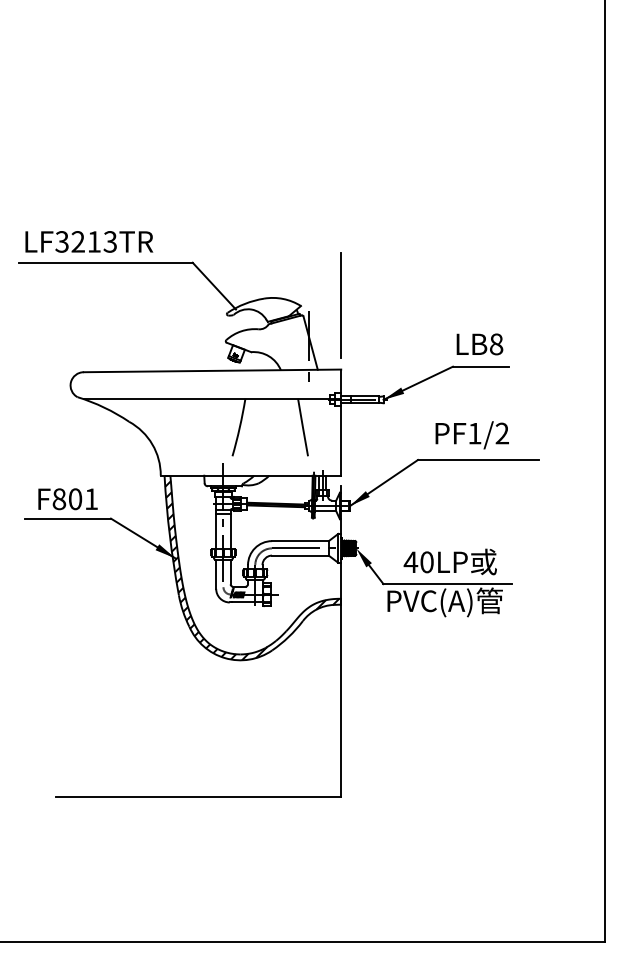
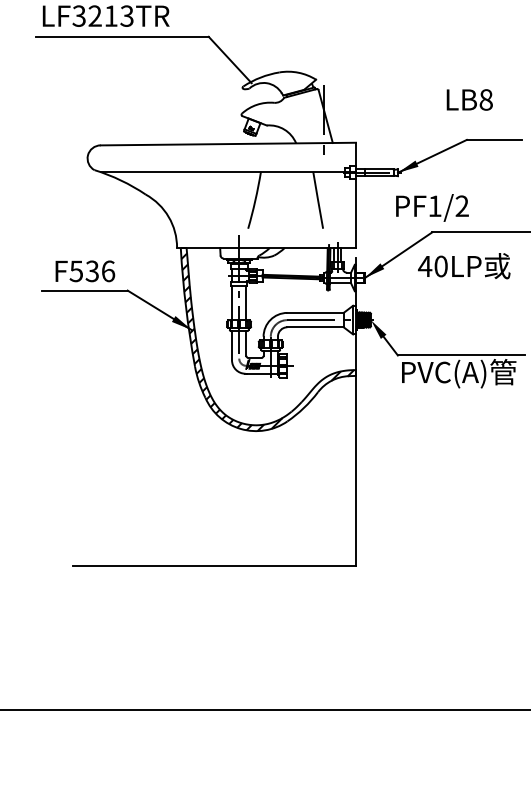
line: (341, 305) -> (356, 79), removed
text: (479, 344) -> (469, 100), moved
text: (471, 435) -> (431, 208), moved
text: (75, 499) -> (92, 271), F801 -> F536
text: (449, 561) -> (463, 265), moved

